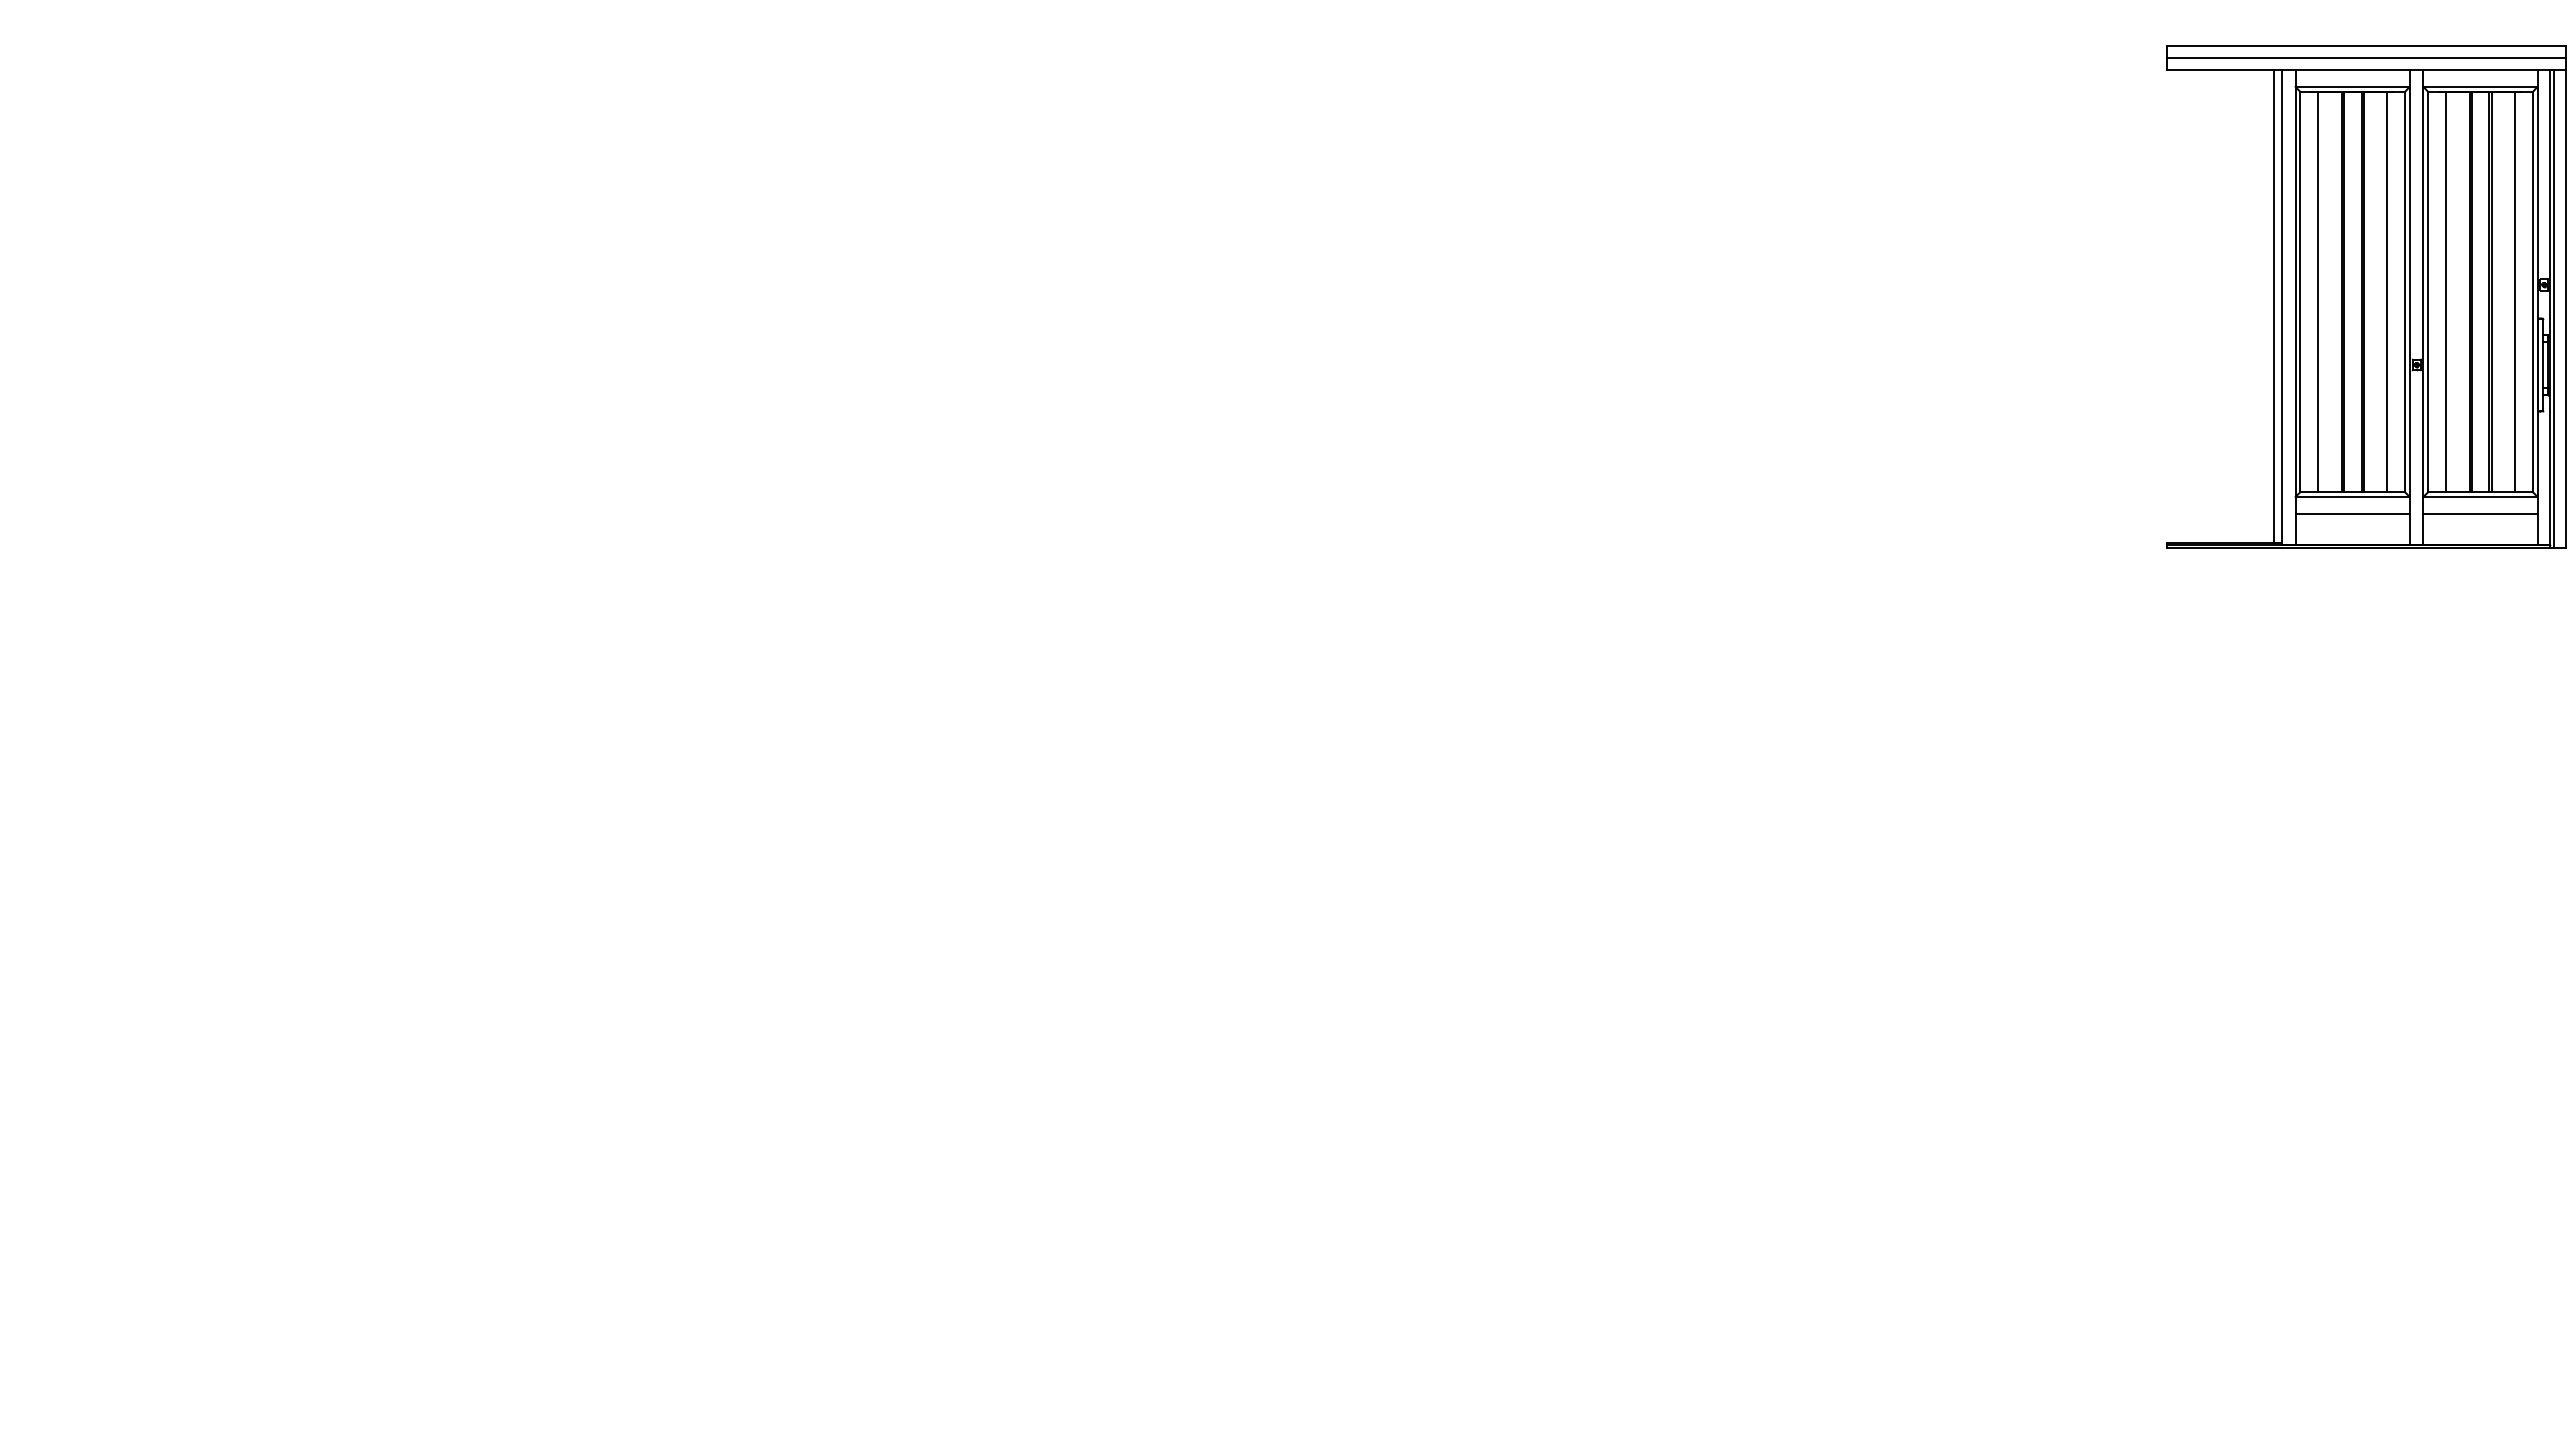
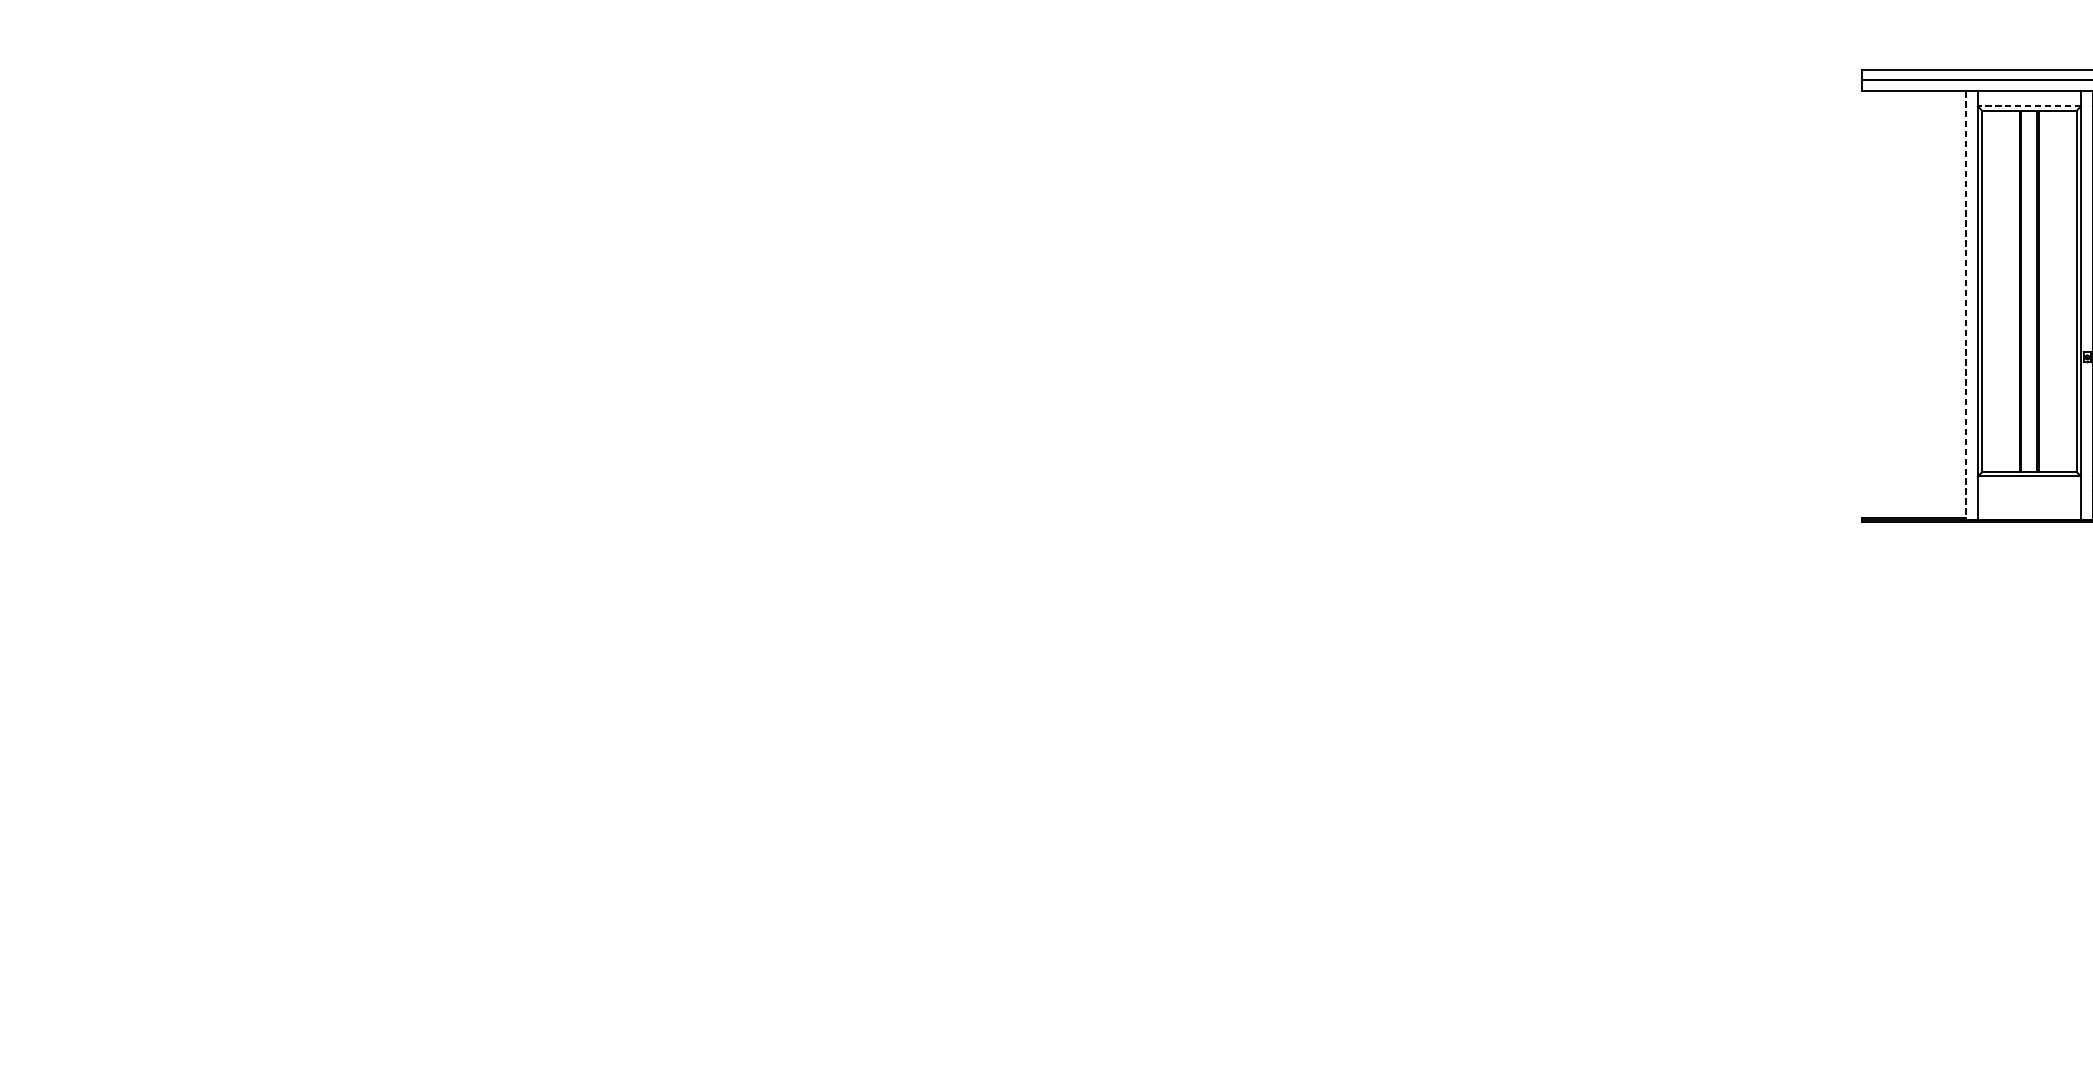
line: (2352, 86) -> (2029, 106), solid -> dashed
line: (2318, 291) -> (1998, 291), removed
line: (2387, 291) -> (2060, 291), removed
line: (2273, 306) -> (1957, 304), removed
line: (2281, 307) -> (1965, 305), solid -> dashed
line: (2352, 513) -> (2029, 491), removed

